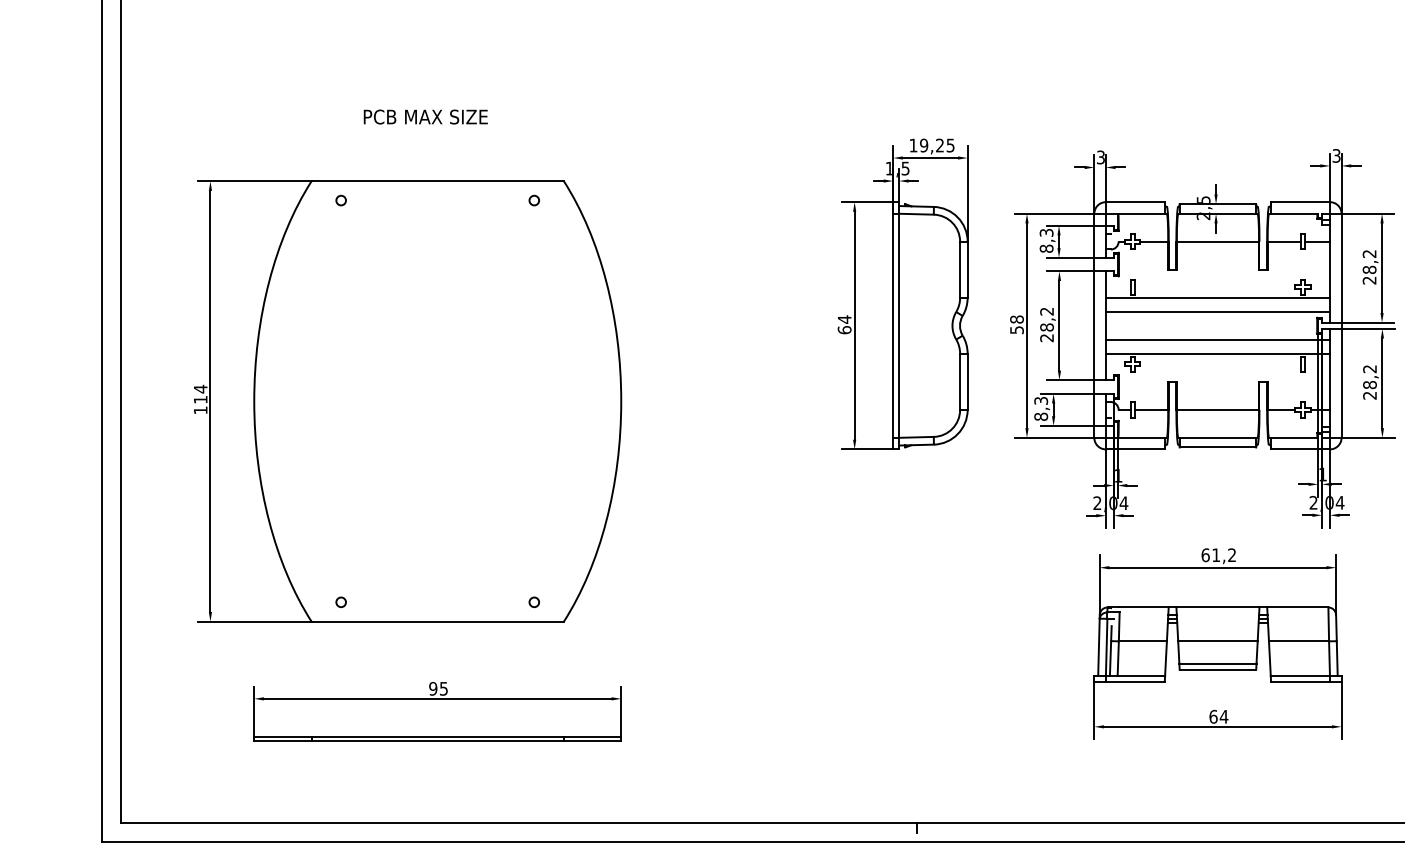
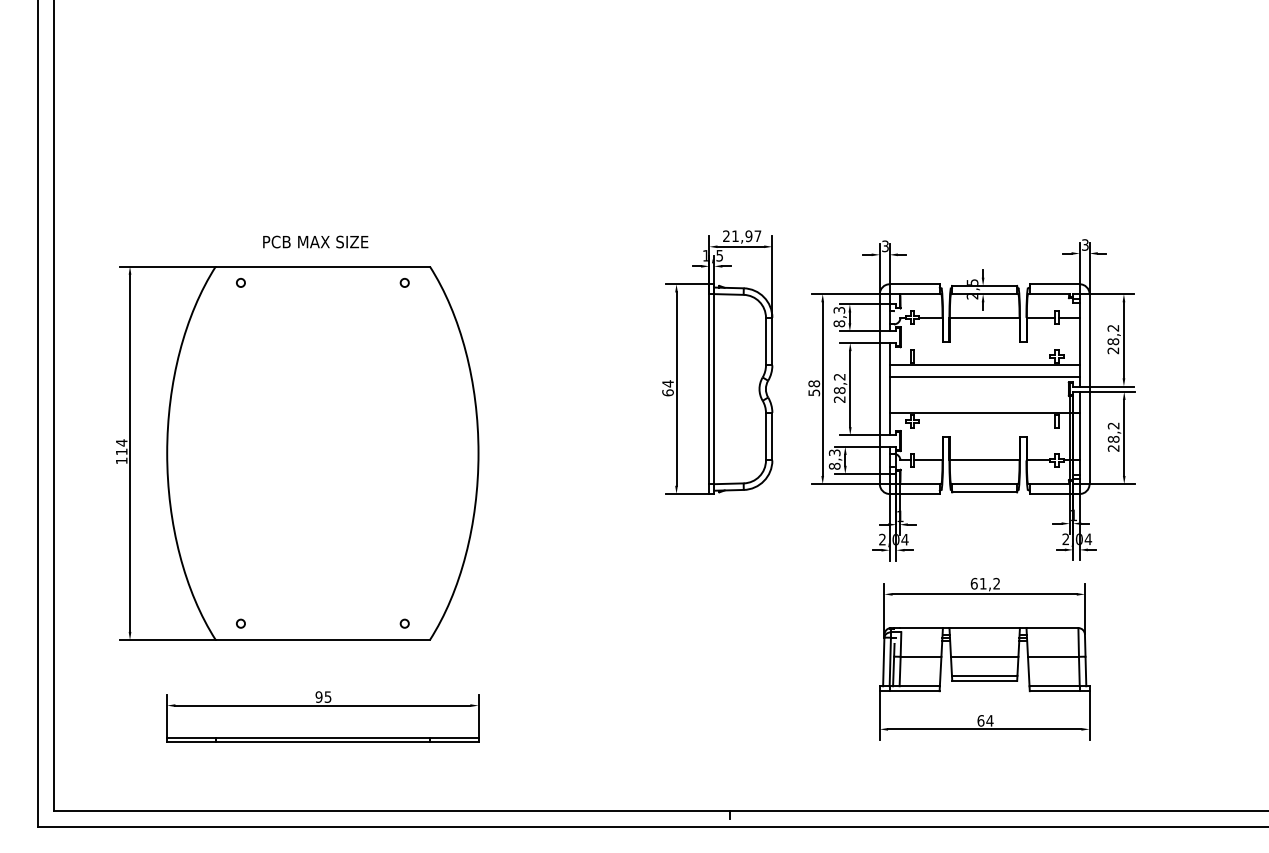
text: (425, 116) -> (315, 241), moved
text: (932, 145) -> (742, 236), 19,25 -> 21,97
line: (1217, 339) -> (984, 400), removed

